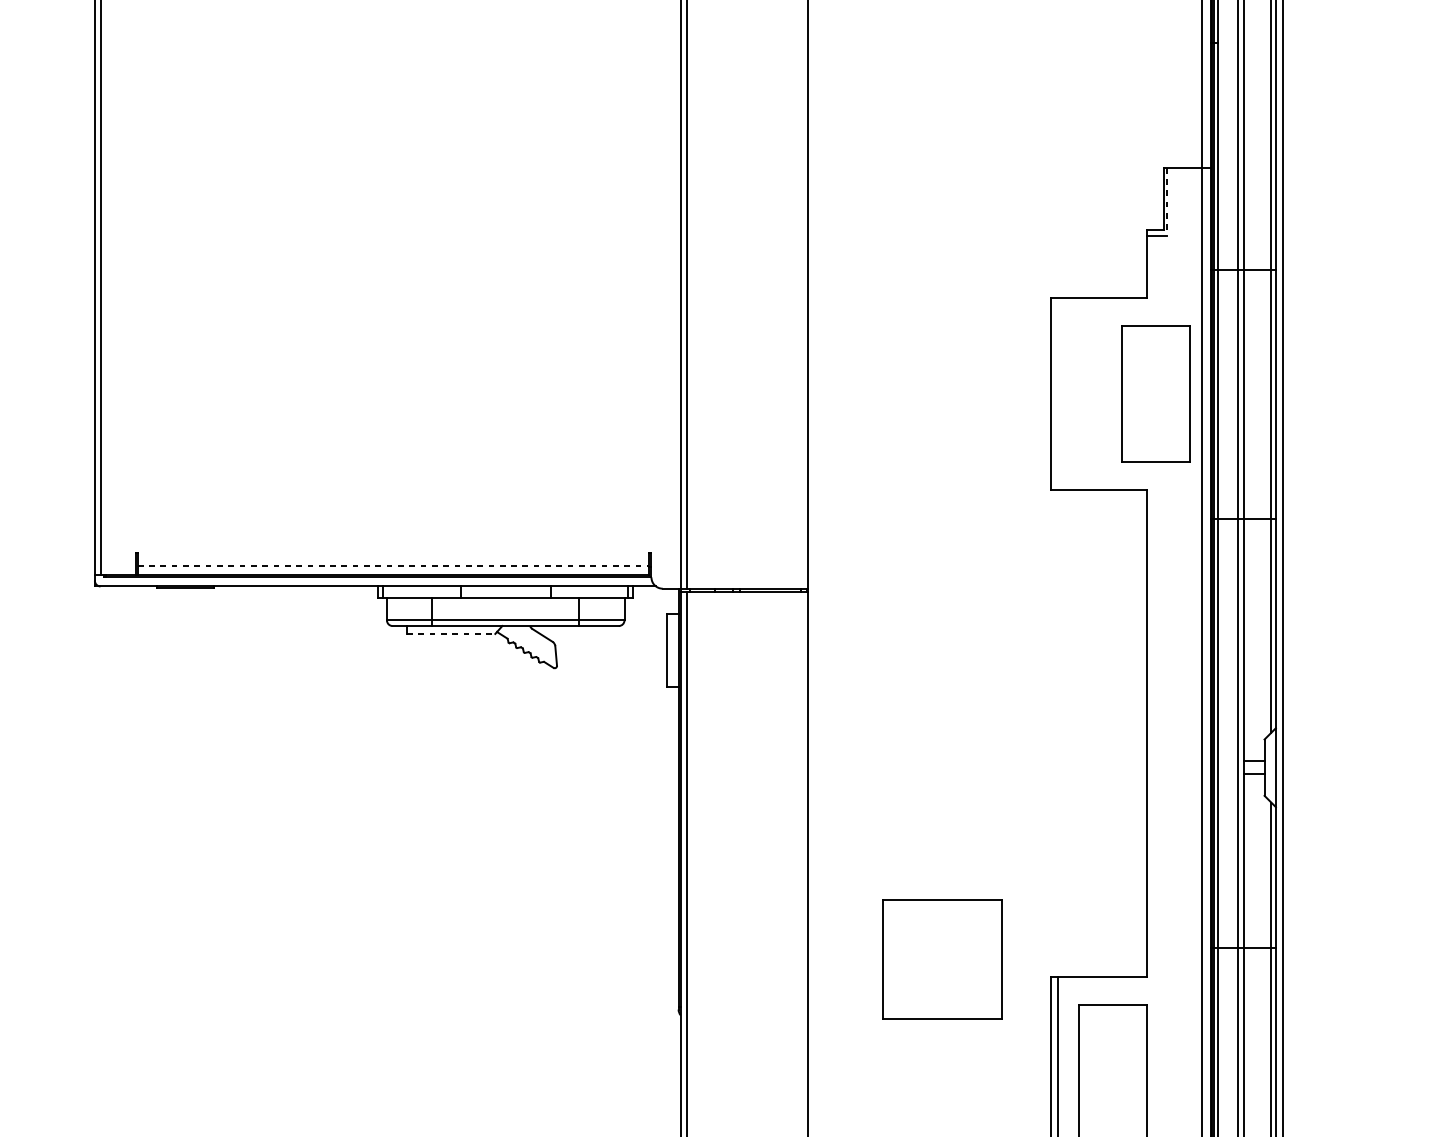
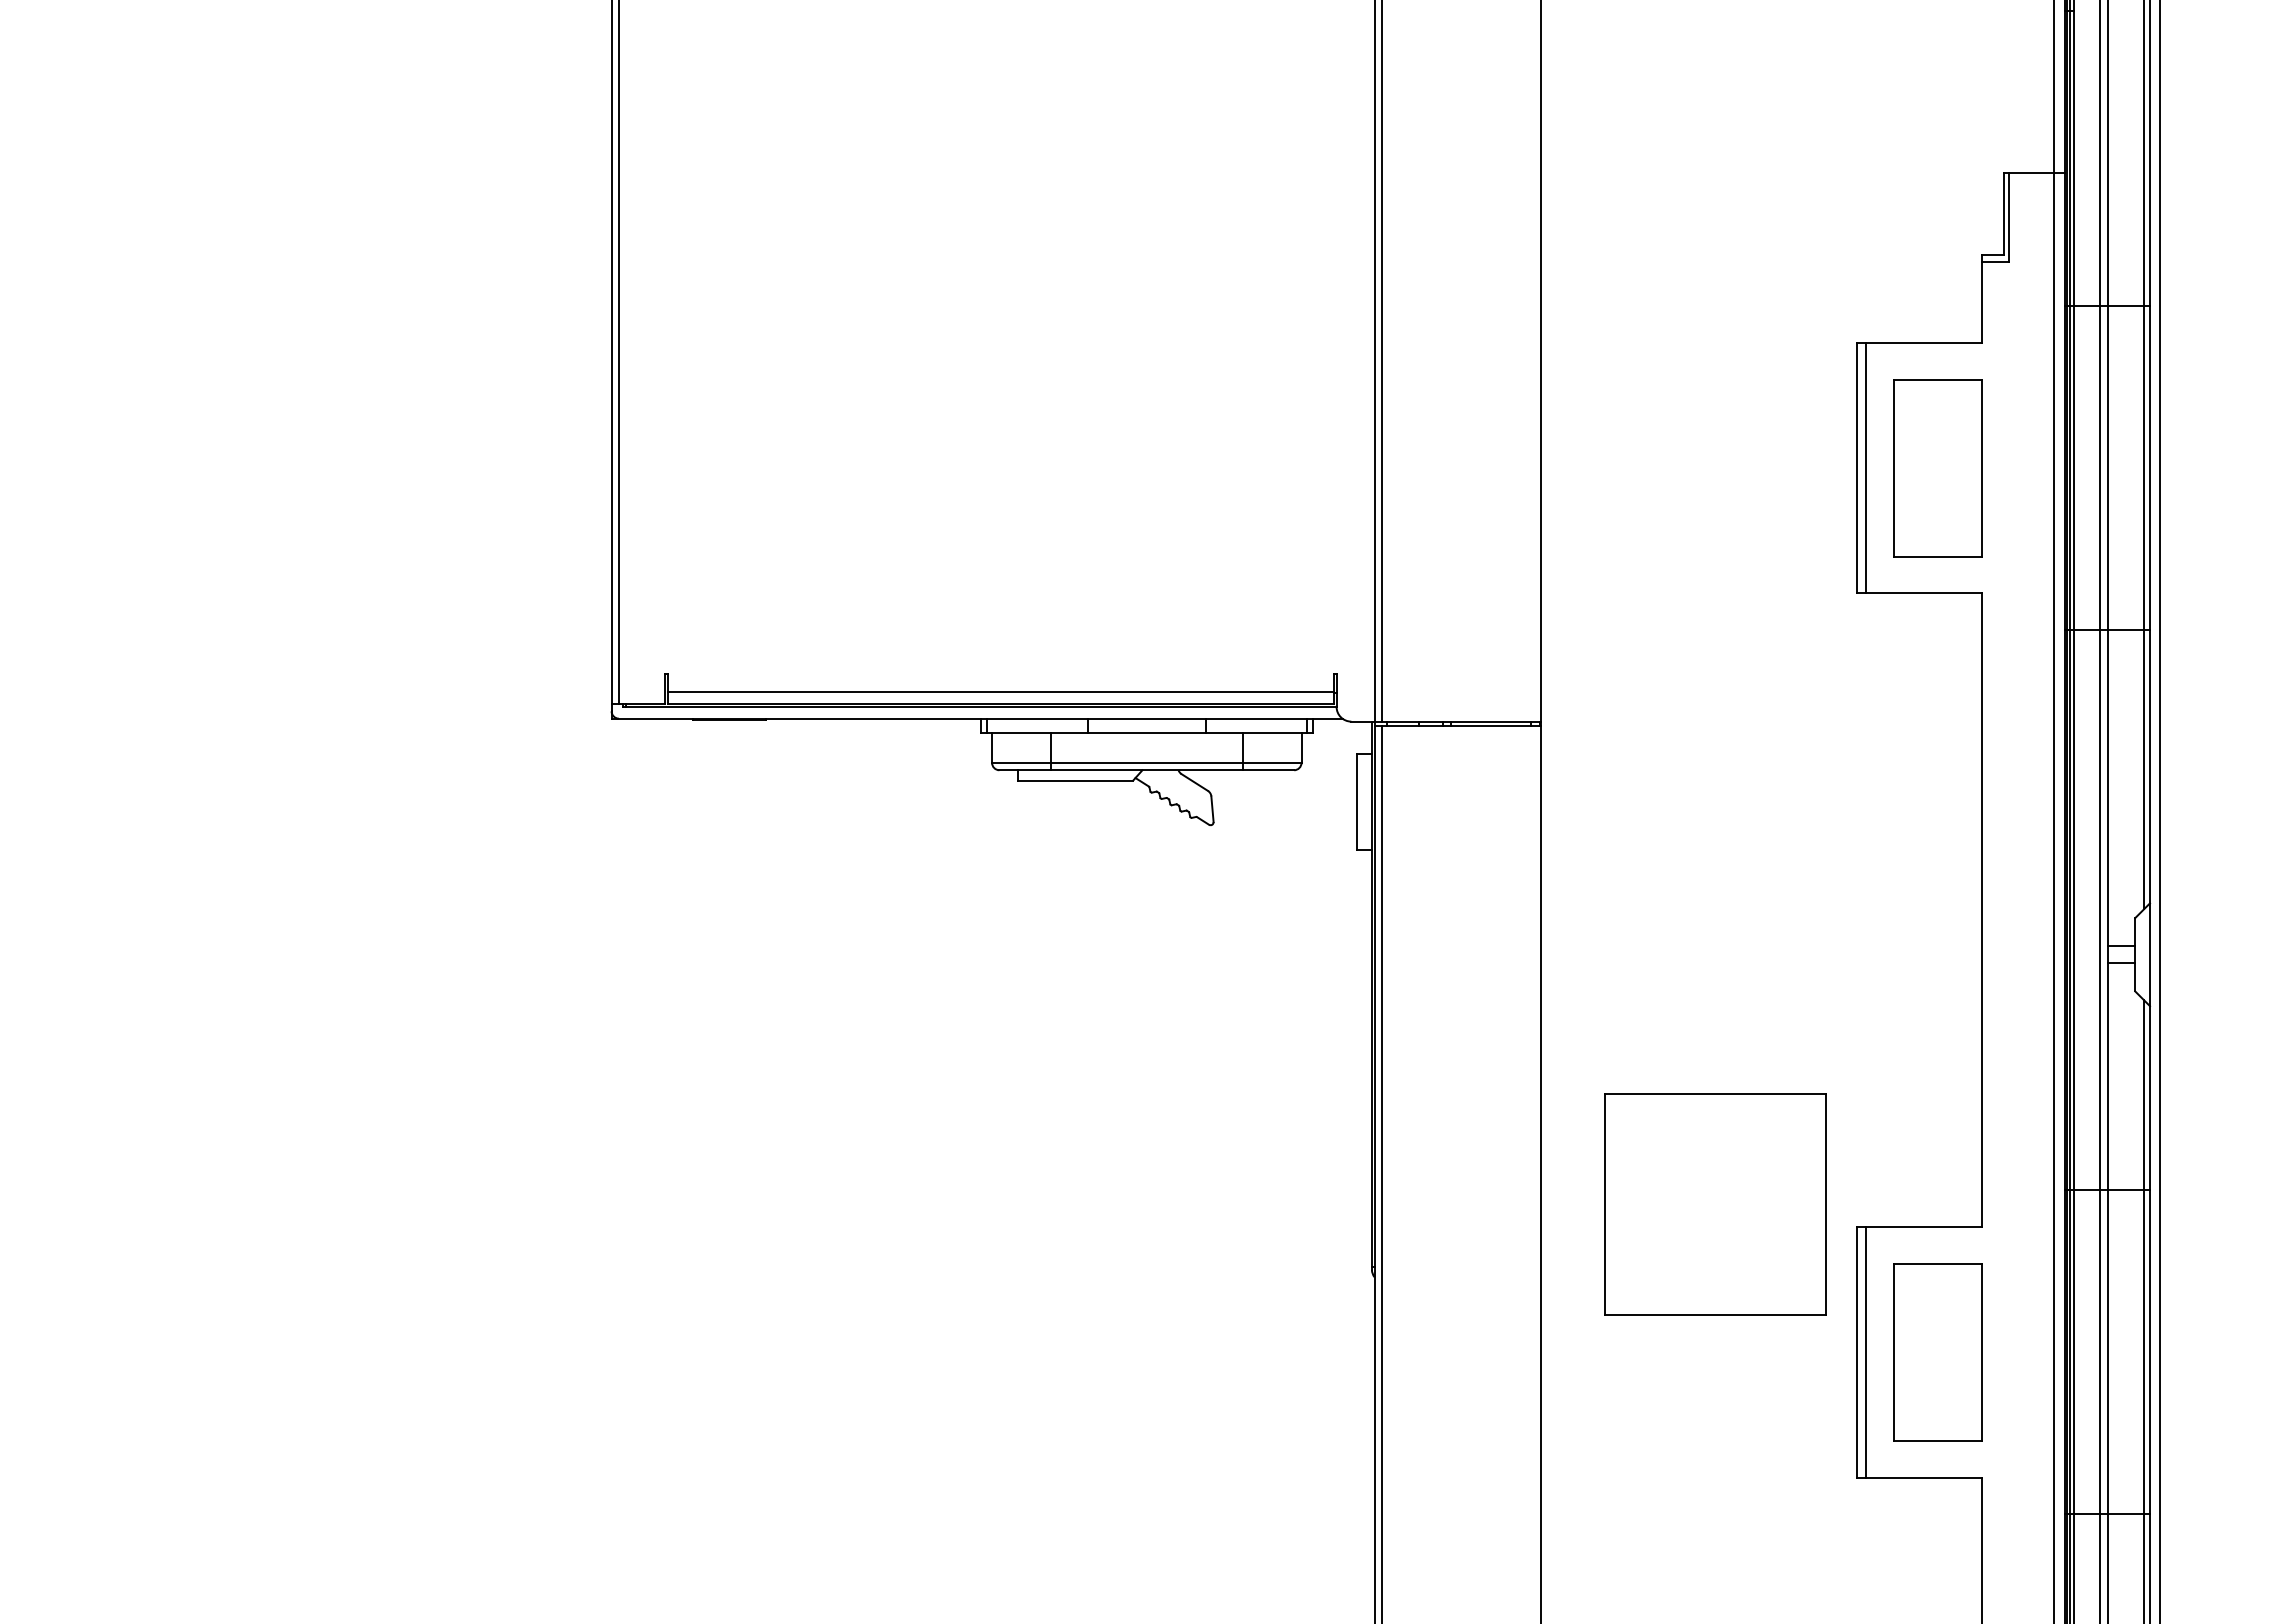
line: (1167, 202) -> (2008, 218), dashed -> solid
line: (1057, 393) -> (1865, 467), added
part: (1155, 394) -> (1937, 468), moved
line: (394, 566) -> (1001, 692), dashed -> solid
line: (451, 633) -> (1076, 780), dashed -> solid
part: (942, 959) -> (1715, 1204), size x1.43

